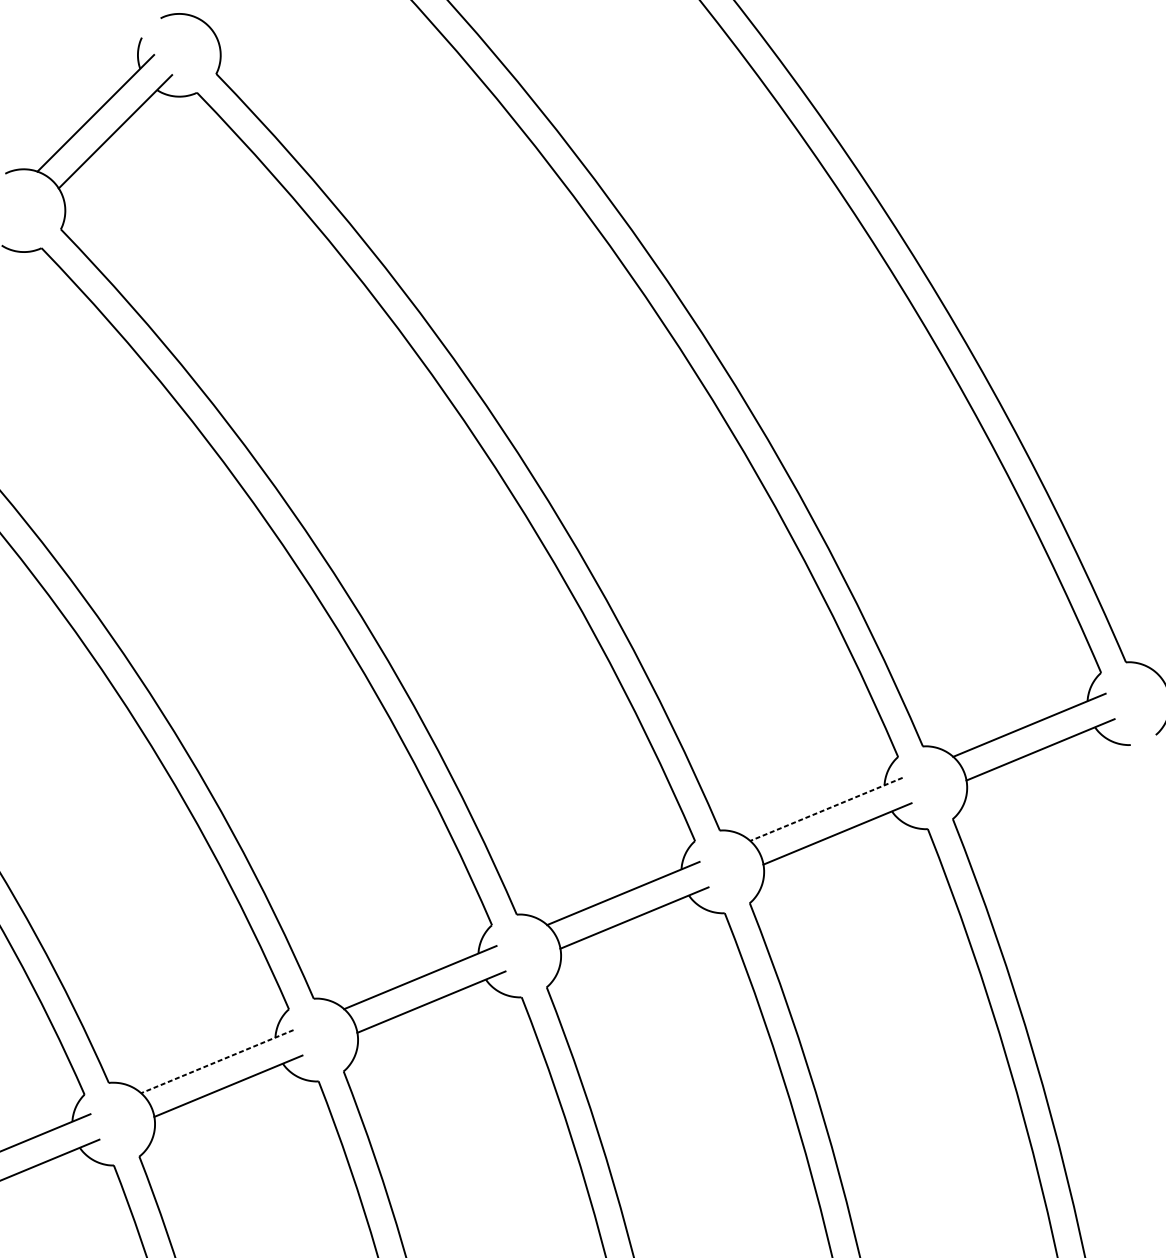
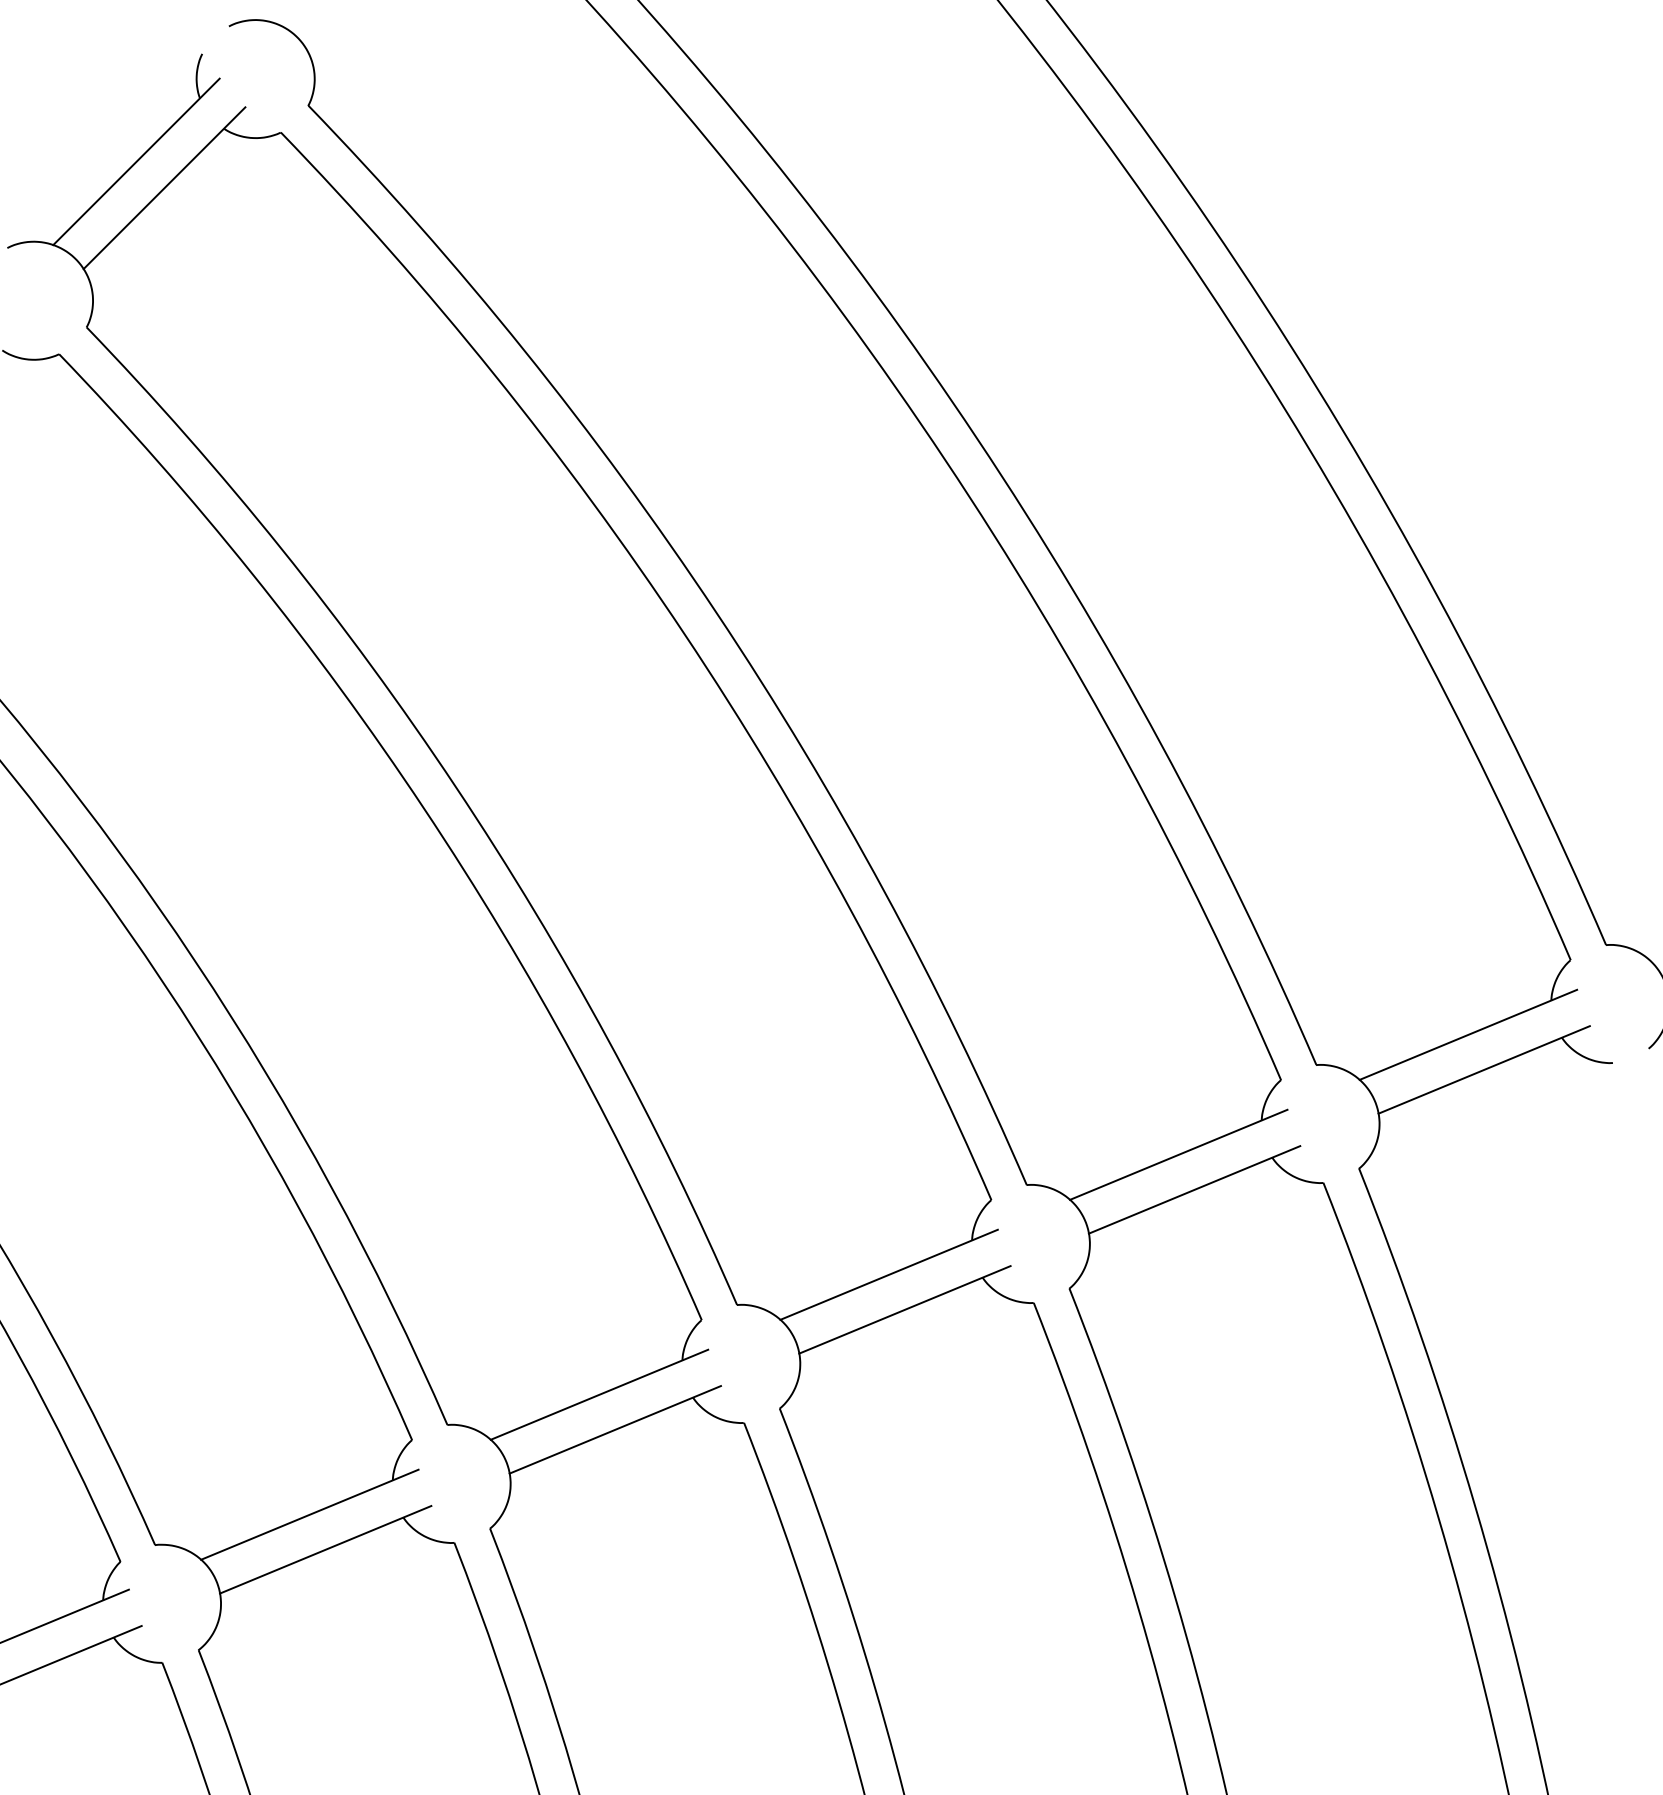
line: (826, 809) -> (1178, 1154), dashed -> solid
line: (217, 1061) -> (309, 1514), dashed -> solid

